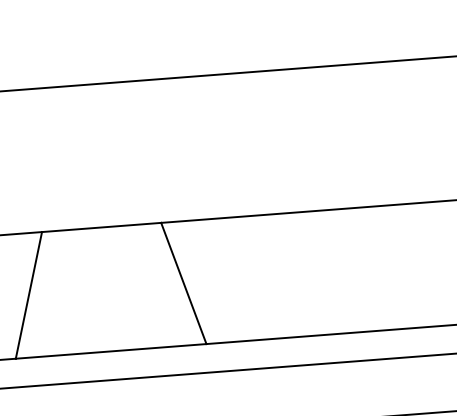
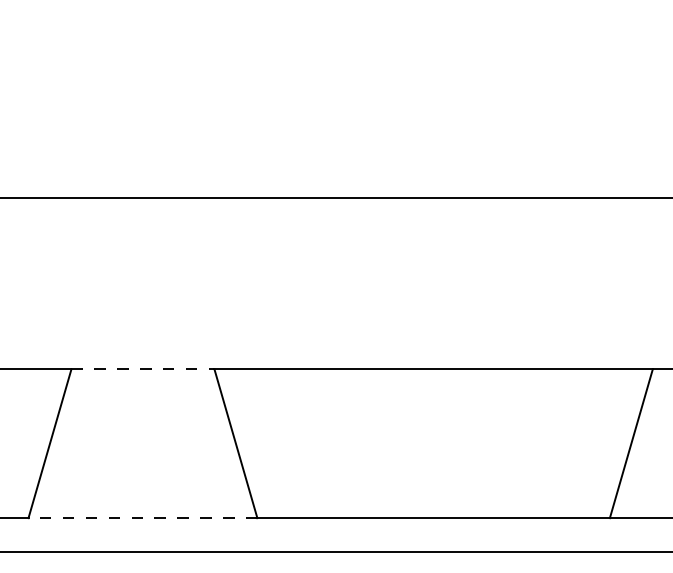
line: (101, 227) -> (142, 369), solid -> dashed
line: (110, 351) -> (142, 518), solid -> dashed

